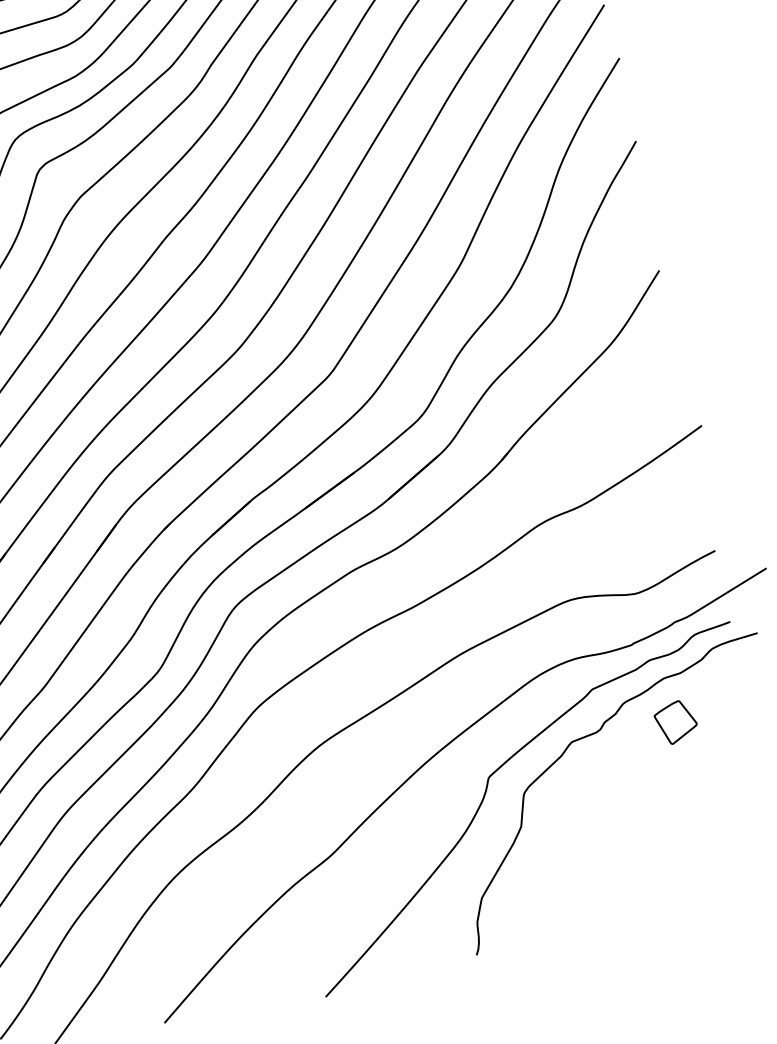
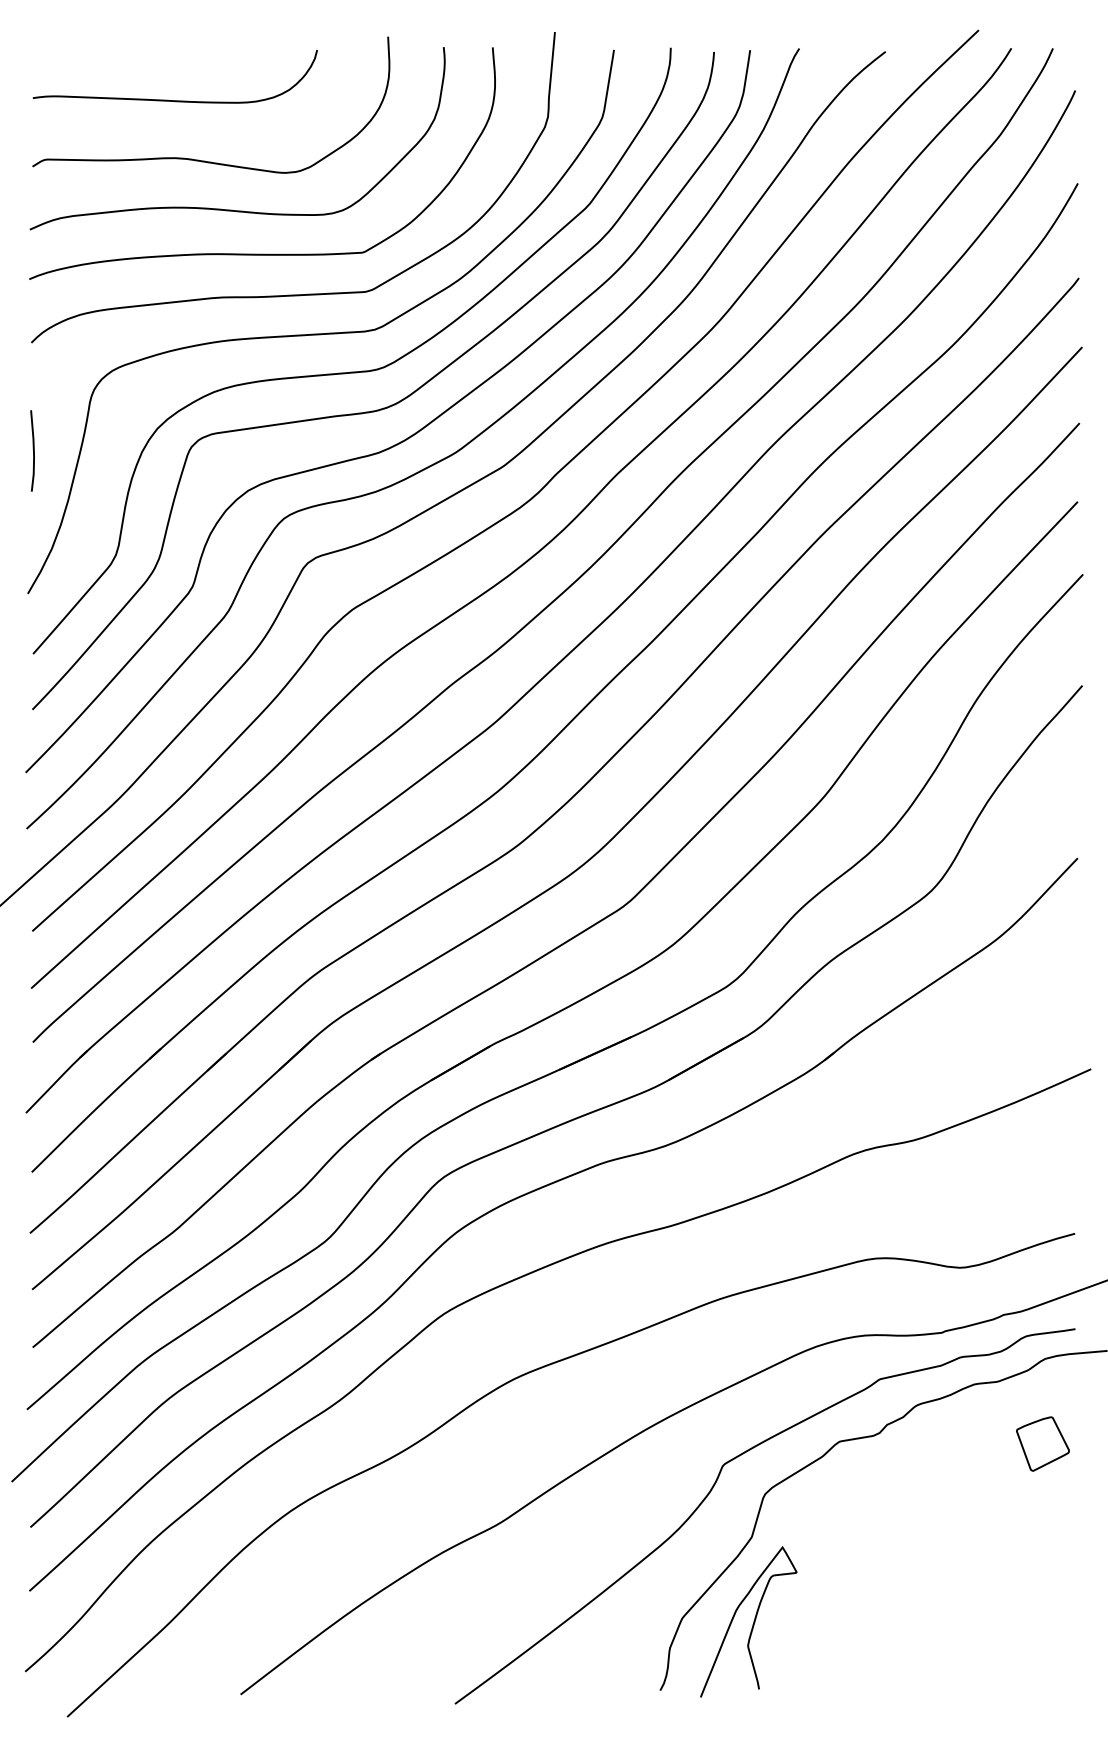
part: (675, 722) -> (1042, 1443), moved
curve: (535, 889) -> (753, 1621), added

